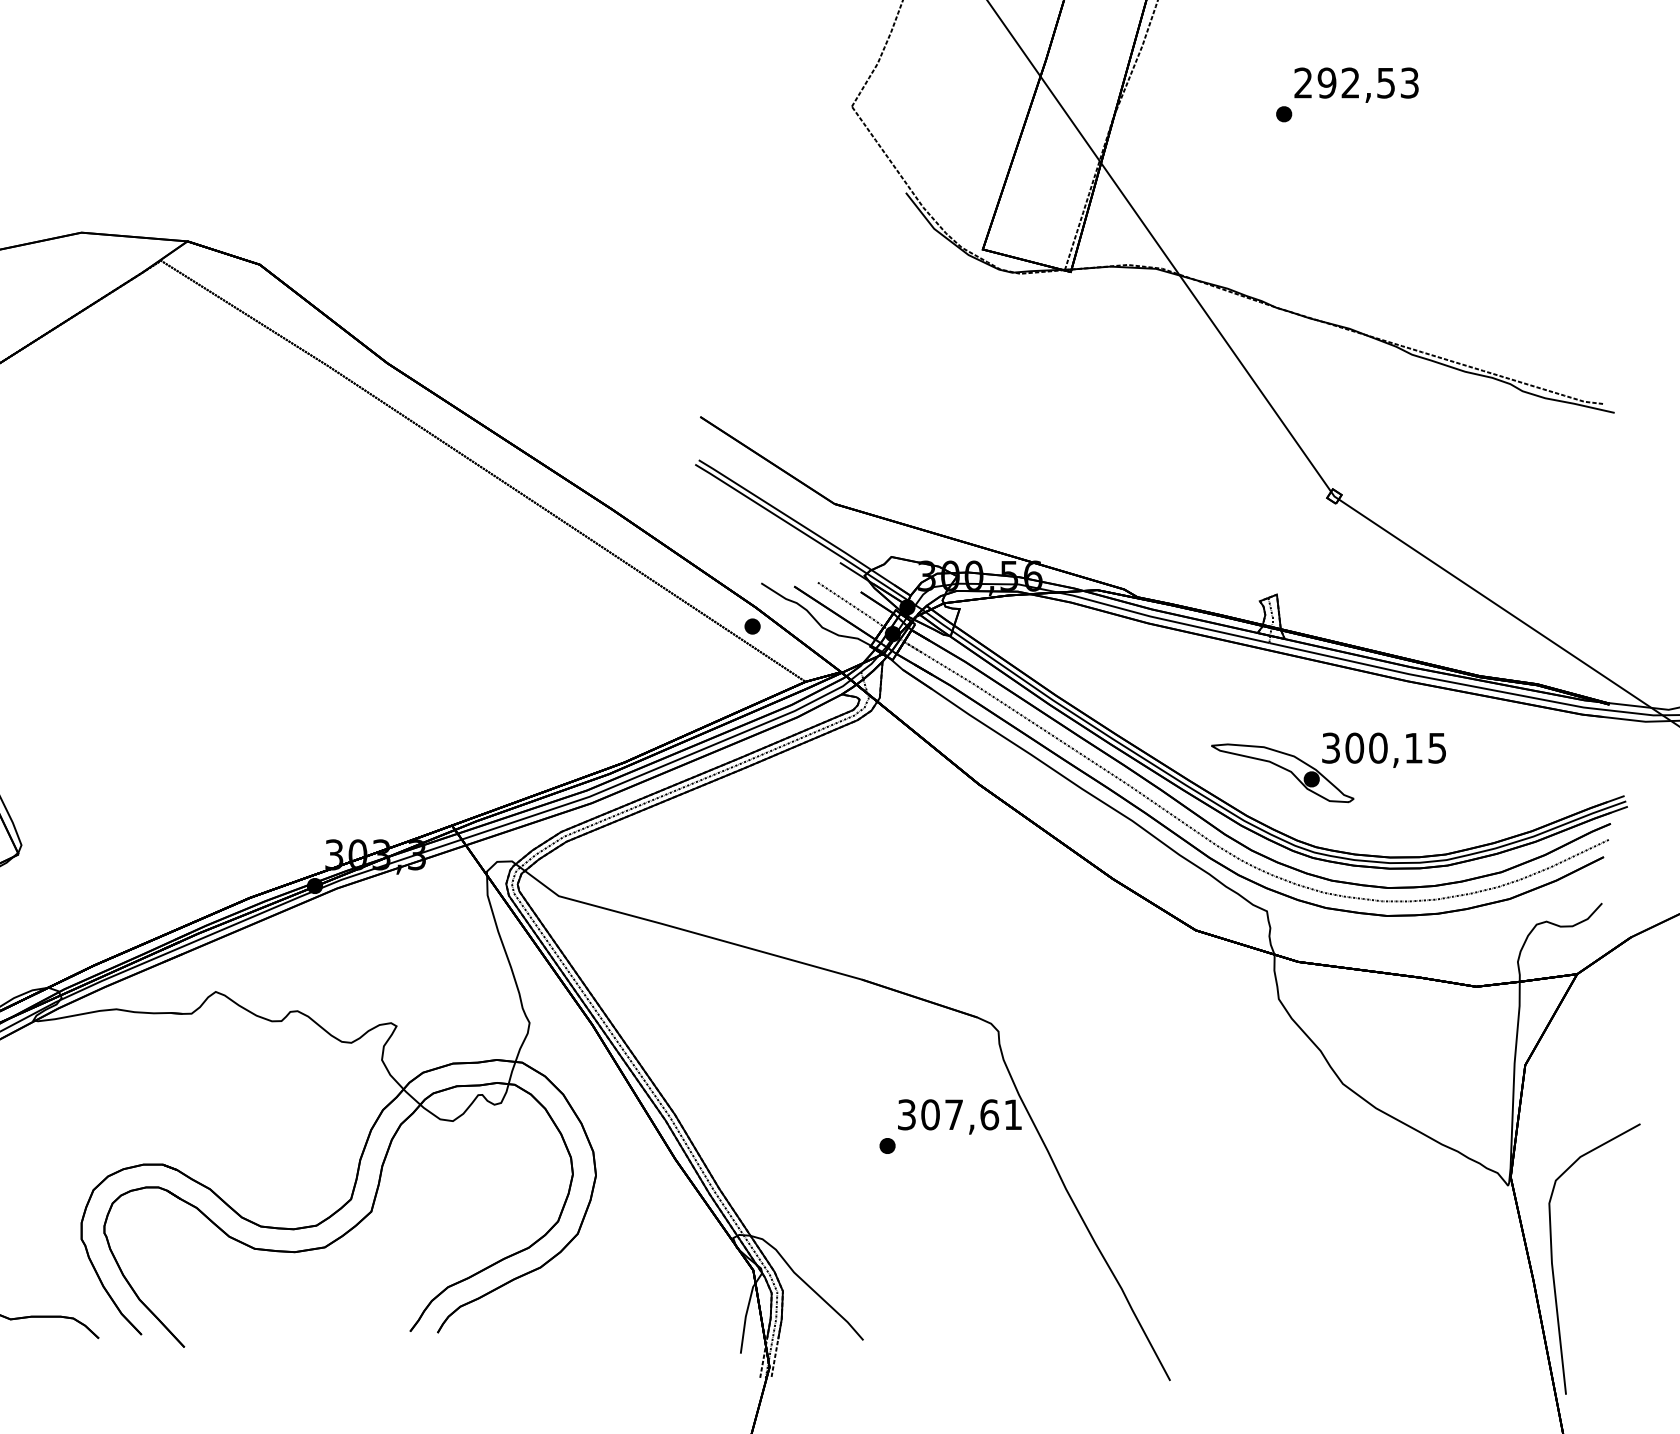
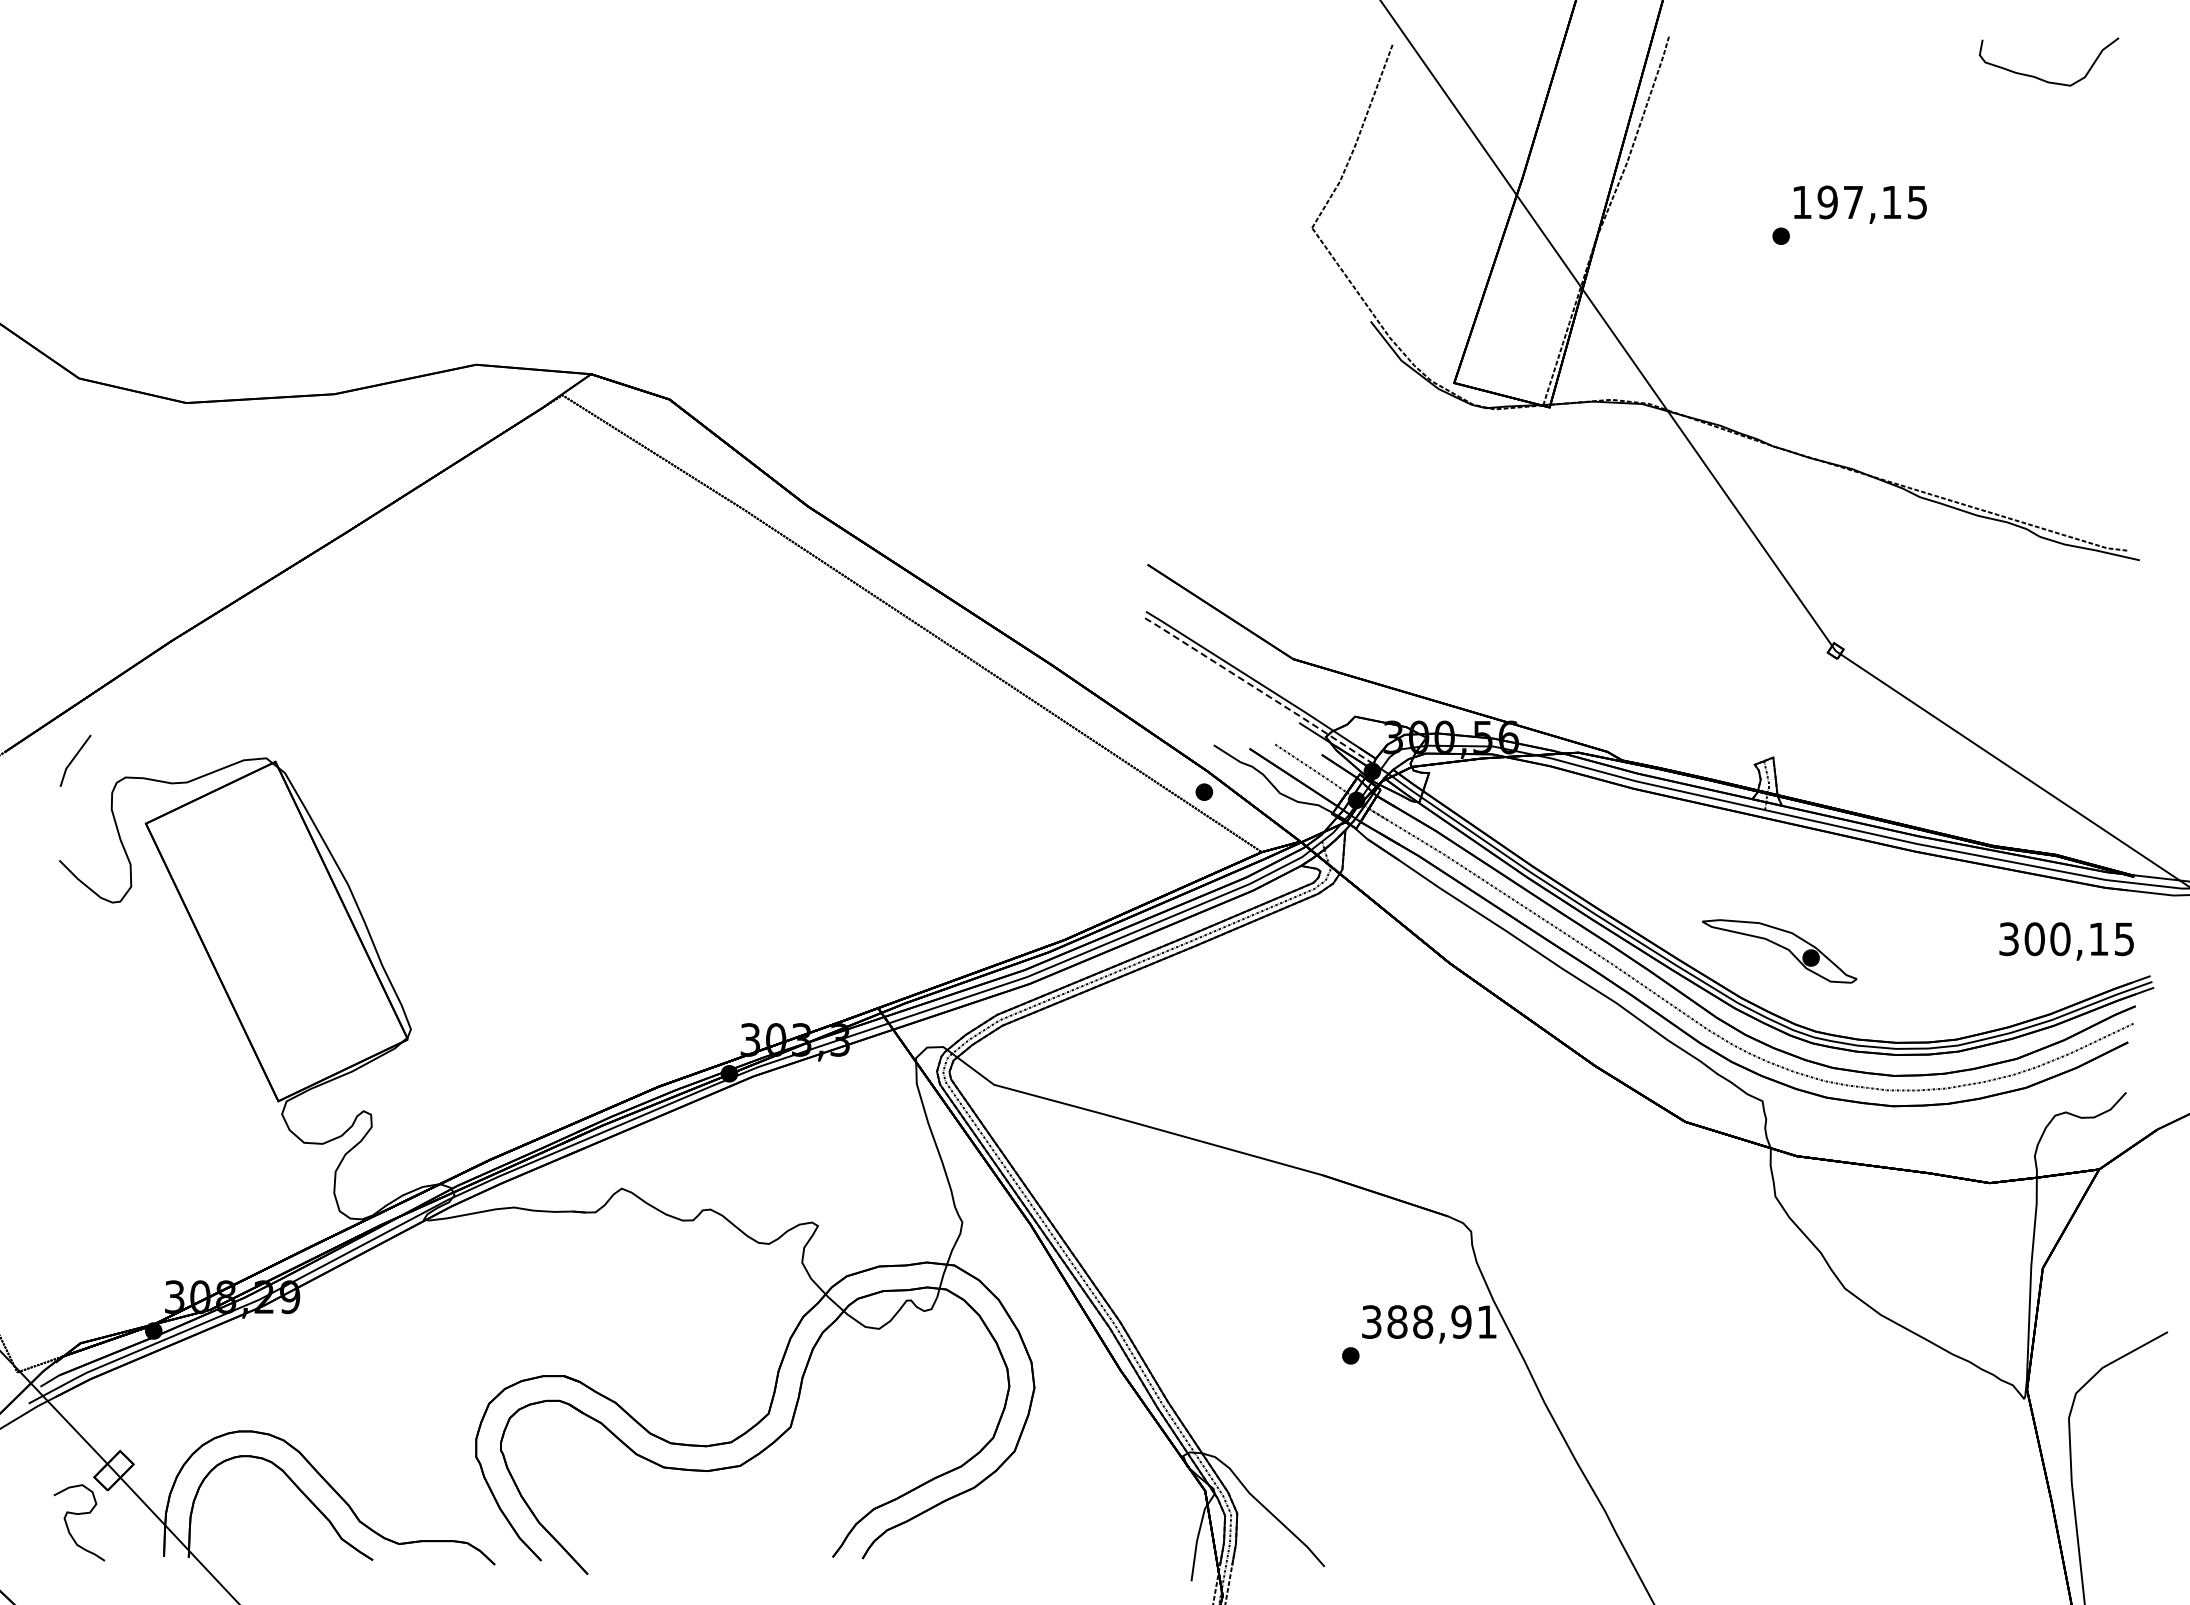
text: (1356, 83) -> (1859, 202), 292,53 -> 197,15
line: (801, 531) -> (1257, 689), solid -> dashed
text: (1383, 750) -> (2066, 941), moved
text: (960, 1114) -> (1429, 1321), 307,61 -> 388,91

